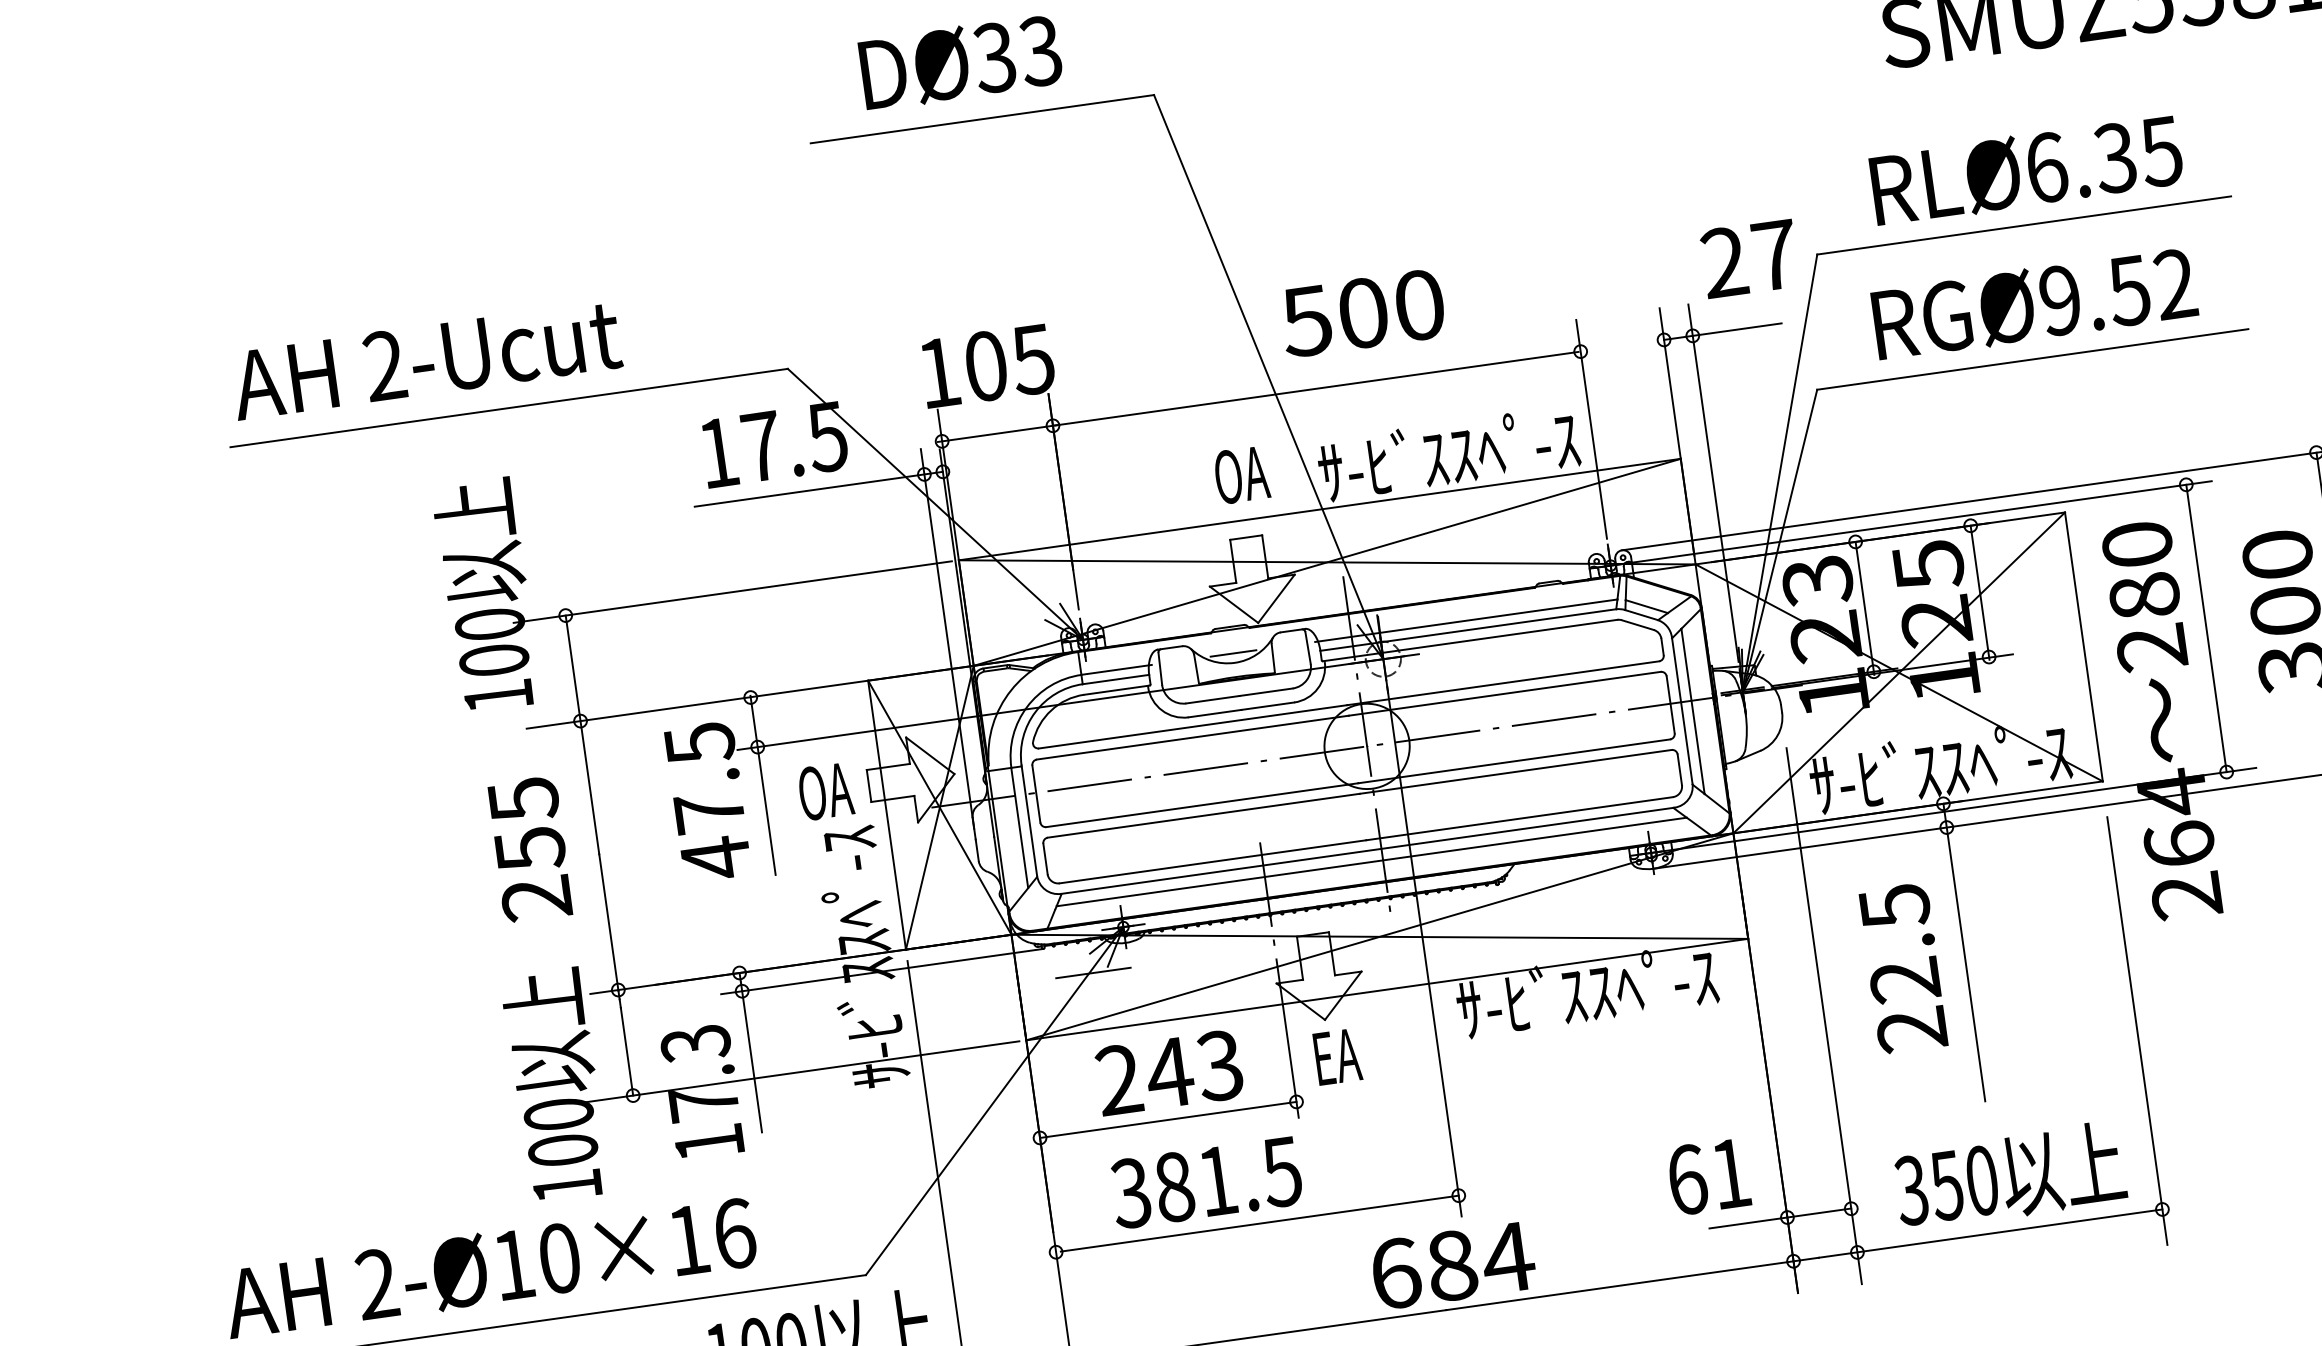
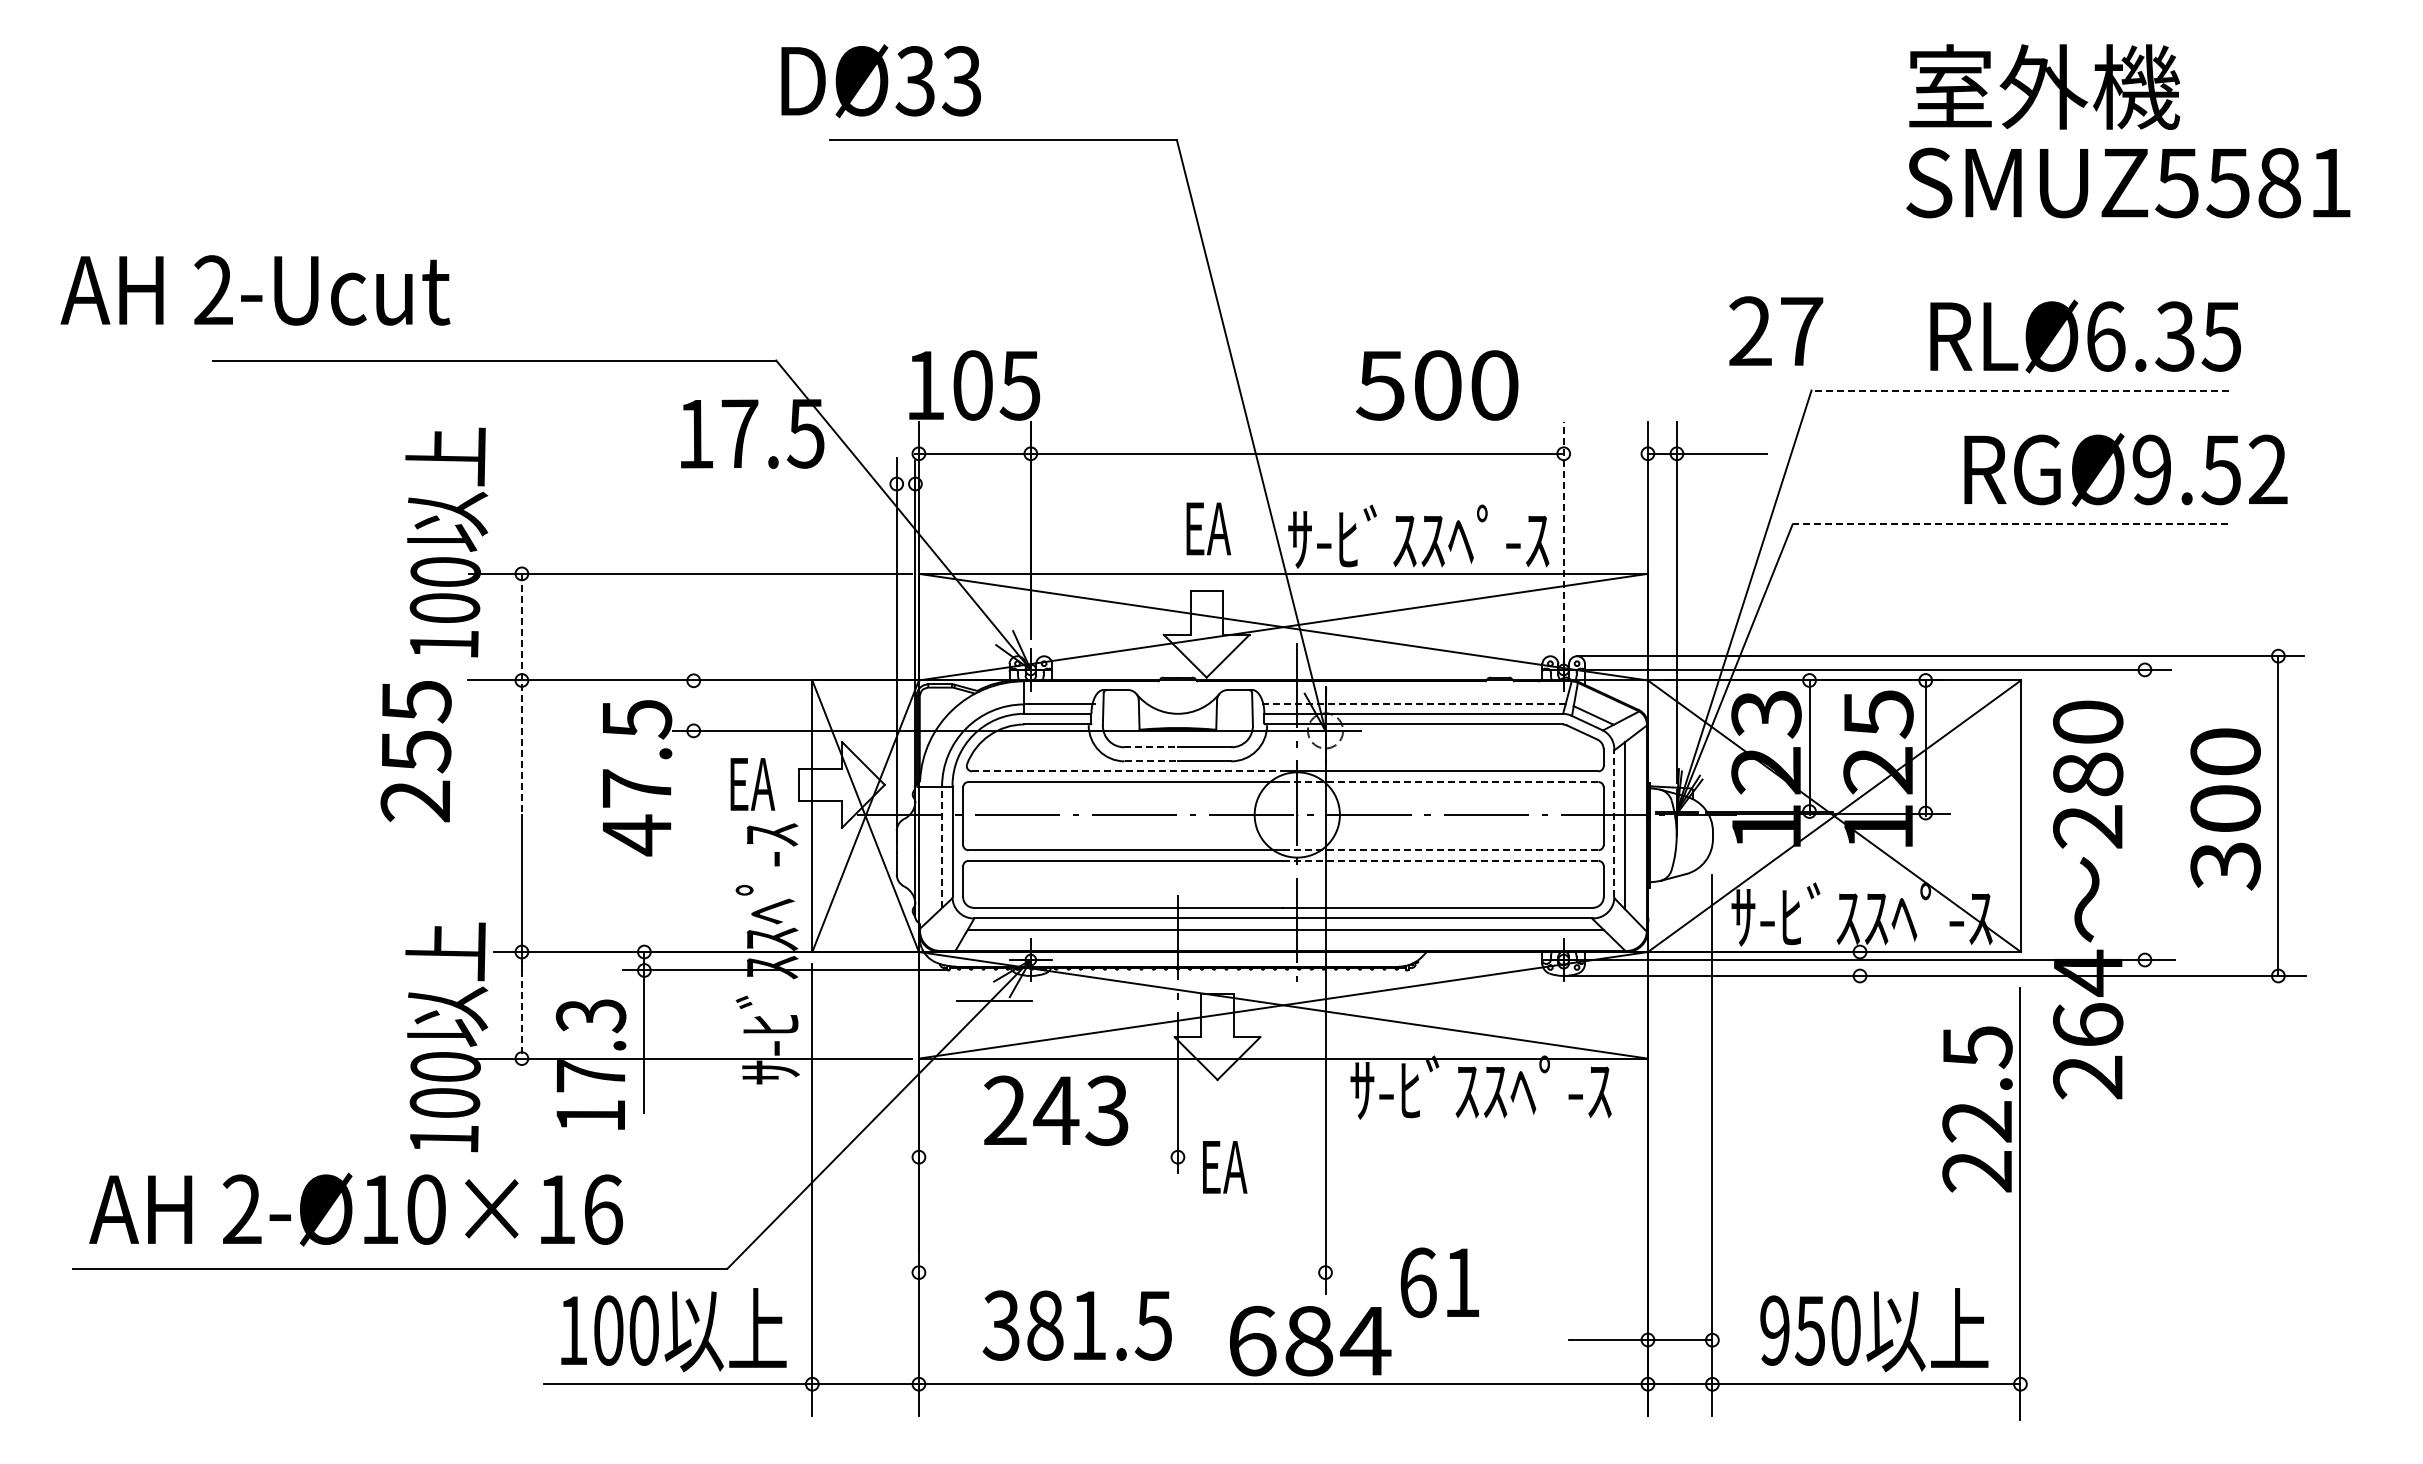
text: (960, 62) -> (880, 81), moved
text: (2026, 170) -> (2085, 336), moved
line: (2024, 225) -> (2020, 390), solid -> dashed
text: (1750, 257) -> (1776, 330), moved
text: (2034, 303) -> (2125, 469), moved
text: (1362, 313) -> (1437, 385), moved
line: (2032, 359) -> (2010, 524), solid -> dashed
text: (426, 360) -> (255, 290), moved
line: (1591, 428) -> (1563, 531), solid -> dashed
text: (1241, 474) -> (1210, 528), OA -> EA
line: (818, 489) -> (789, 484), removed
line: (1466, 620) -> (1413, 704), solid -> dashed
line: (2205, 628) -> (2144, 814), removed
line: (1233, 653) -> (1177, 704), removed
line: (1504, 694) -> (1440, 782), solid -> dashed
line: (1213, 699) -> (1151, 747), solid -> dashed
line: (1682, 710) -> (1614, 823), solid -> dashed
line: (1215, 713) -> (1151, 761), solid -> dashed
line: (1192, 726) -> (1127, 771), solid -> dashed
line: (582, 735) -> (521, 694), solid -> dashed
line: (1513, 761) -> (1440, 850), solid -> dashed
line: (1515, 771) -> (1440, 860), solid -> dashed
line: (762, 785) -> (693, 769), removed
text: (826, 791) -> (755, 784), OA -> EA
line: (1019, 828) -> (941, 847), solid -> dashed
text: (529, 849) -> (415, 751), moved
line: (1964, 952) -> (1860, 1102), removed
text: (1903, 968) -> (1977, 1109), moved
line: (626, 1051) -> (521, 1014), solid -> dashed
text: (1338, 1056) -> (1225, 1167), moved
line: (1167, 1120) -> (1047, 1157), removed
text: (1708, 1176) -> (1439, 1282), moved
text: (1205, 1182) -> (1076, 1325), moved
text: (1911, 1190) -> (1774, 1330), 350 -> 950
line: (1259, 1223) -> (1124, 1272), removed

